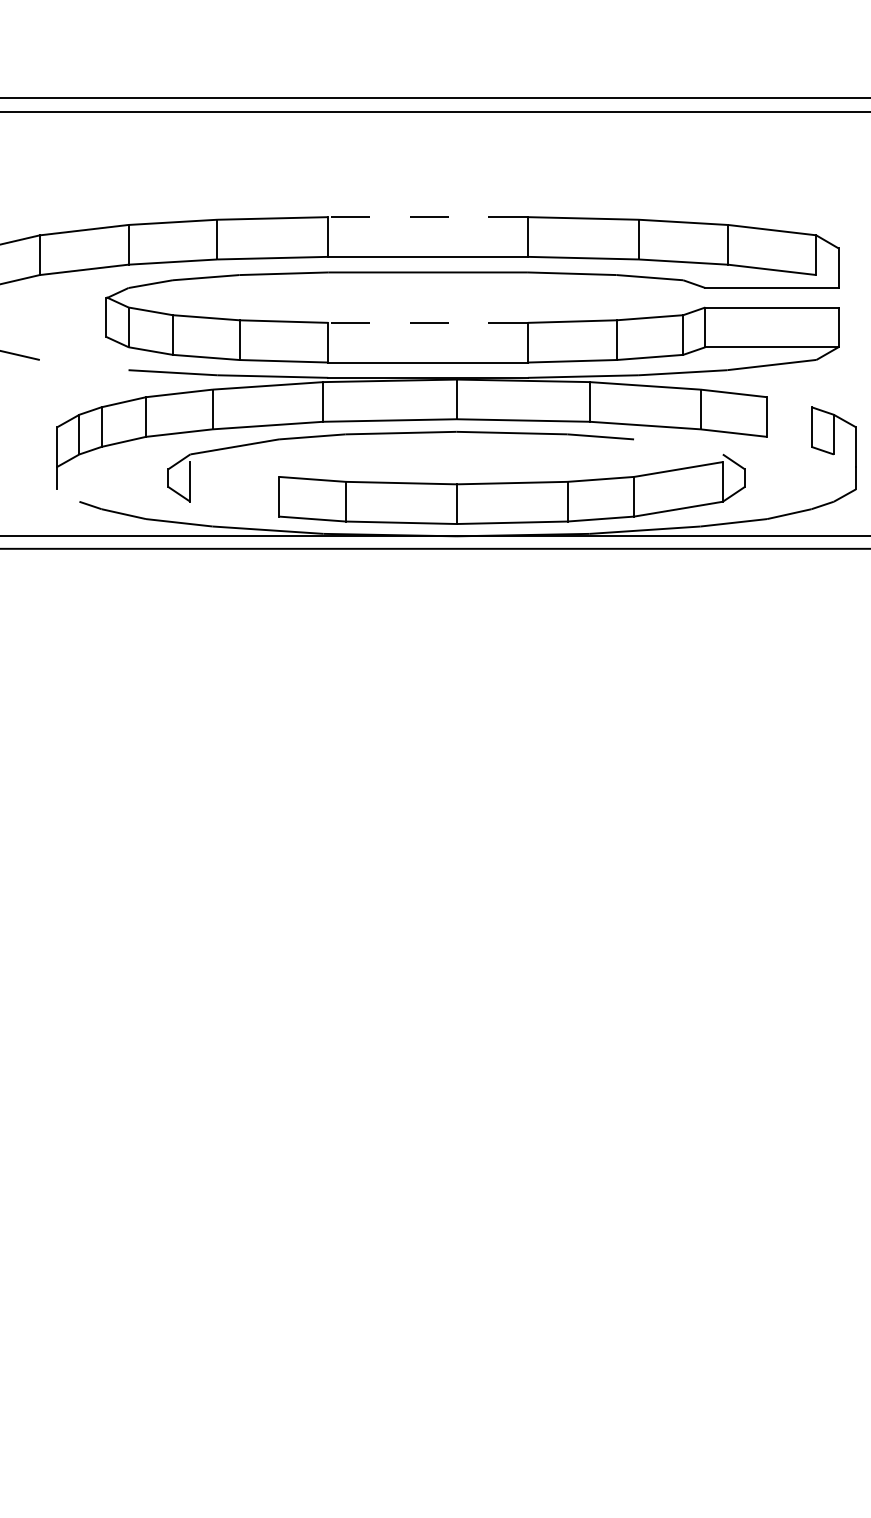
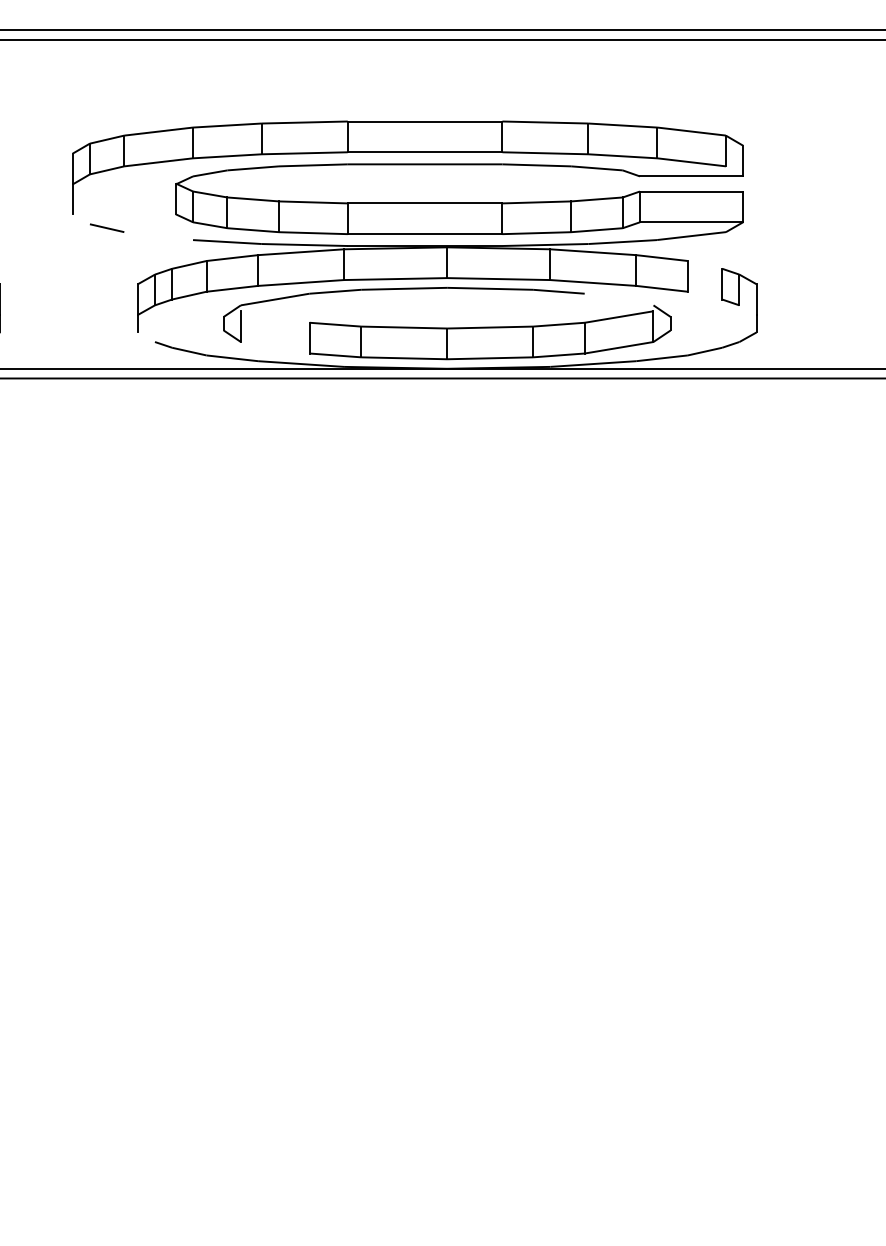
line: (427, 217) -> (424, 121), dashed -> solid
line: (427, 322) -> (424, 203), dashed -> solid

